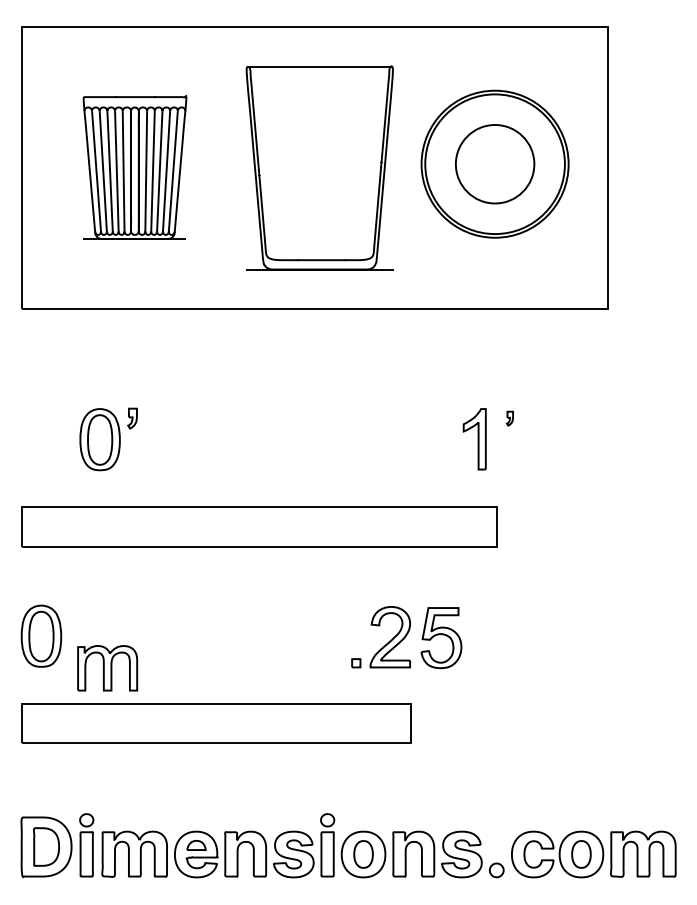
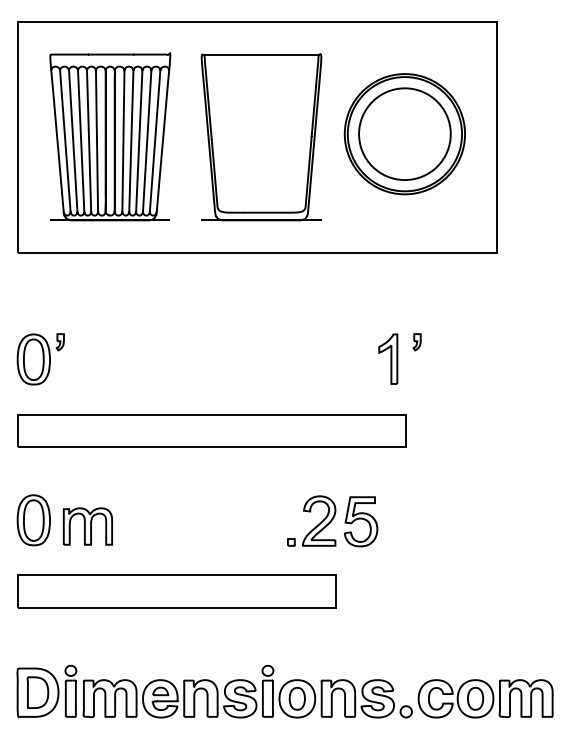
circle: (494, 164) -> (404, 134), size x1.43
part: (135, 167) -> (110, 136), size x1.43
part: (509, 418) -> (416, 342), size x1.43
part: (108, 439) -> (40, 359), moved
part: (107, 668) -> (87, 526), moved

